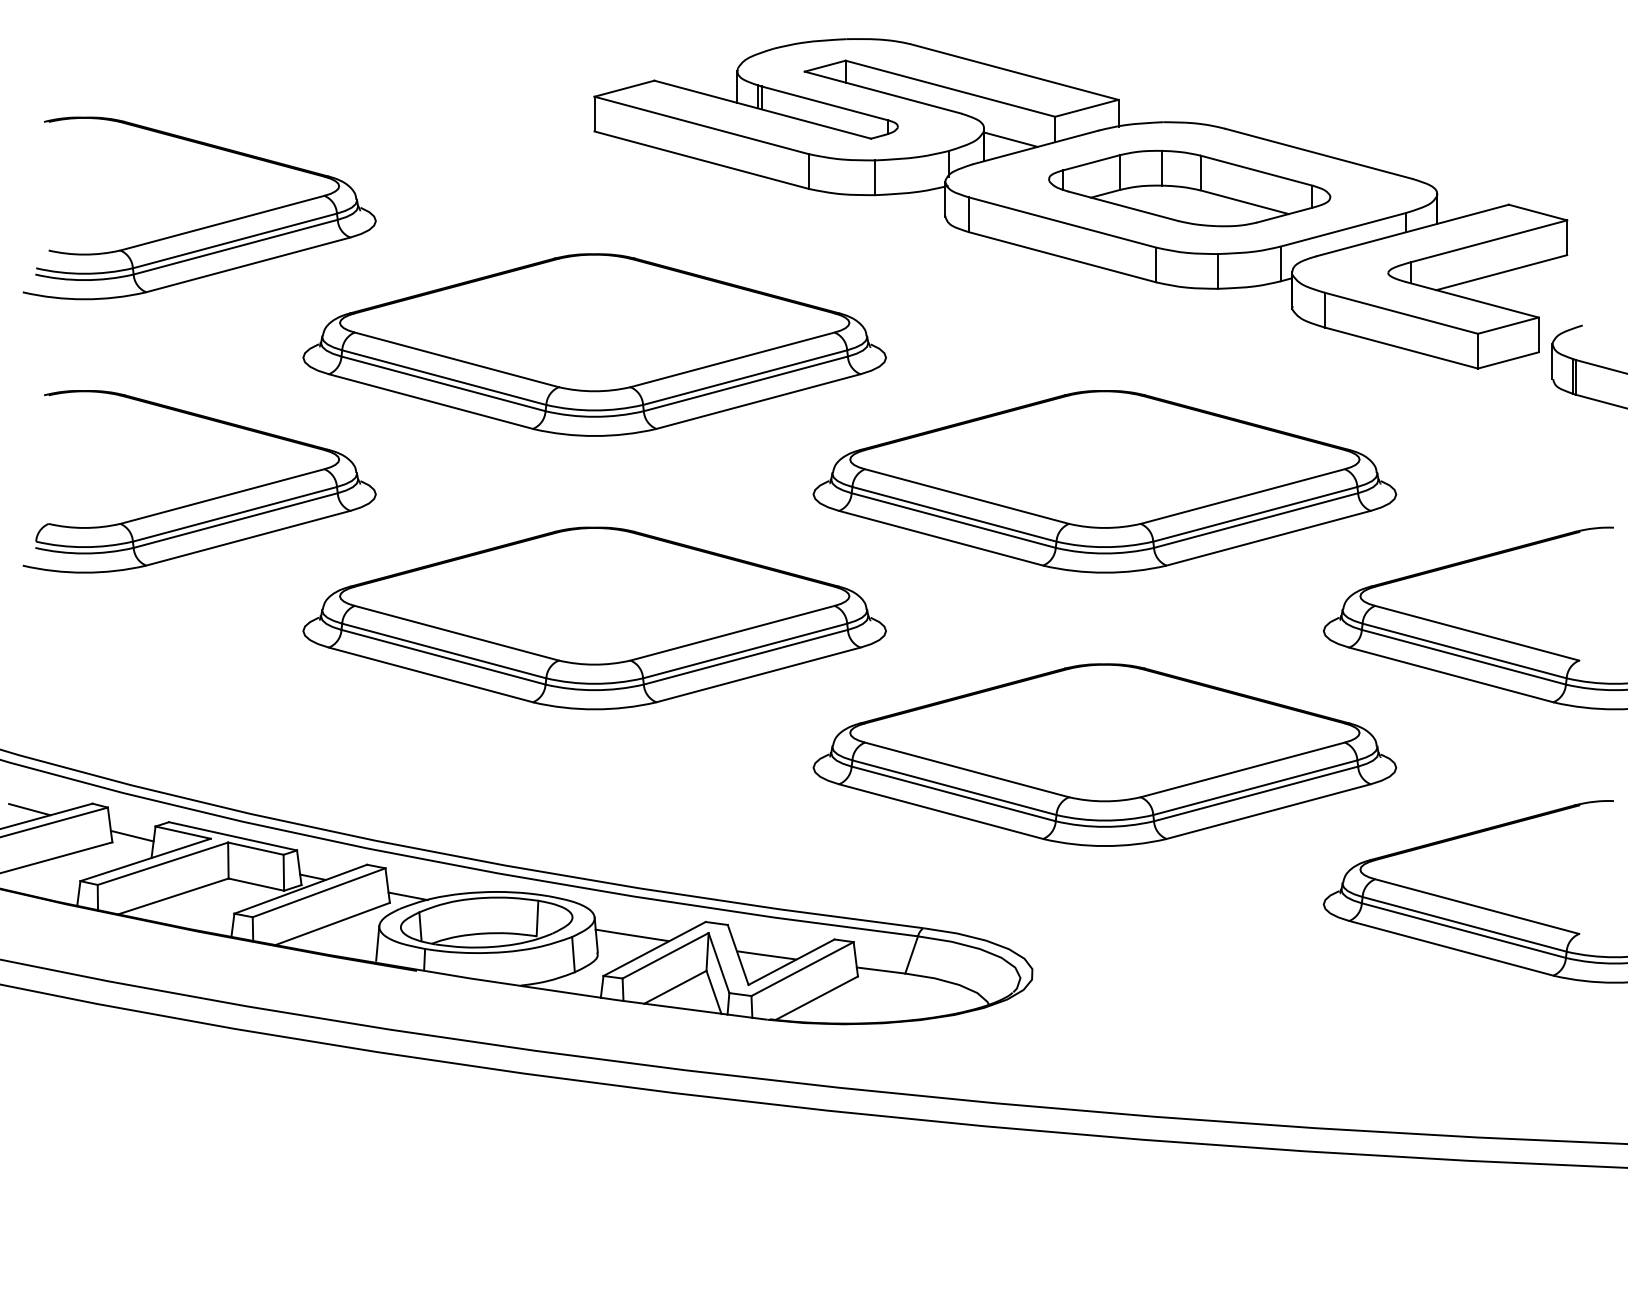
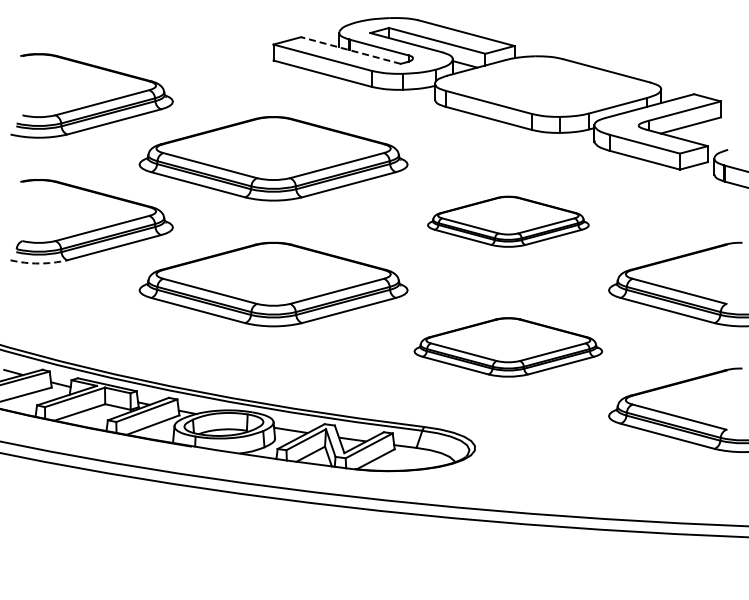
line: (761, 109) -> (350, 50), solid -> dashed
part: (1187, 187) -> (546, 86), removed
part: (1105, 481) -> (508, 221), size x0.6
arc: (83, 572) -> (38, 263), solid -> dashed
part: (1105, 755) -> (508, 347), size x0.7

